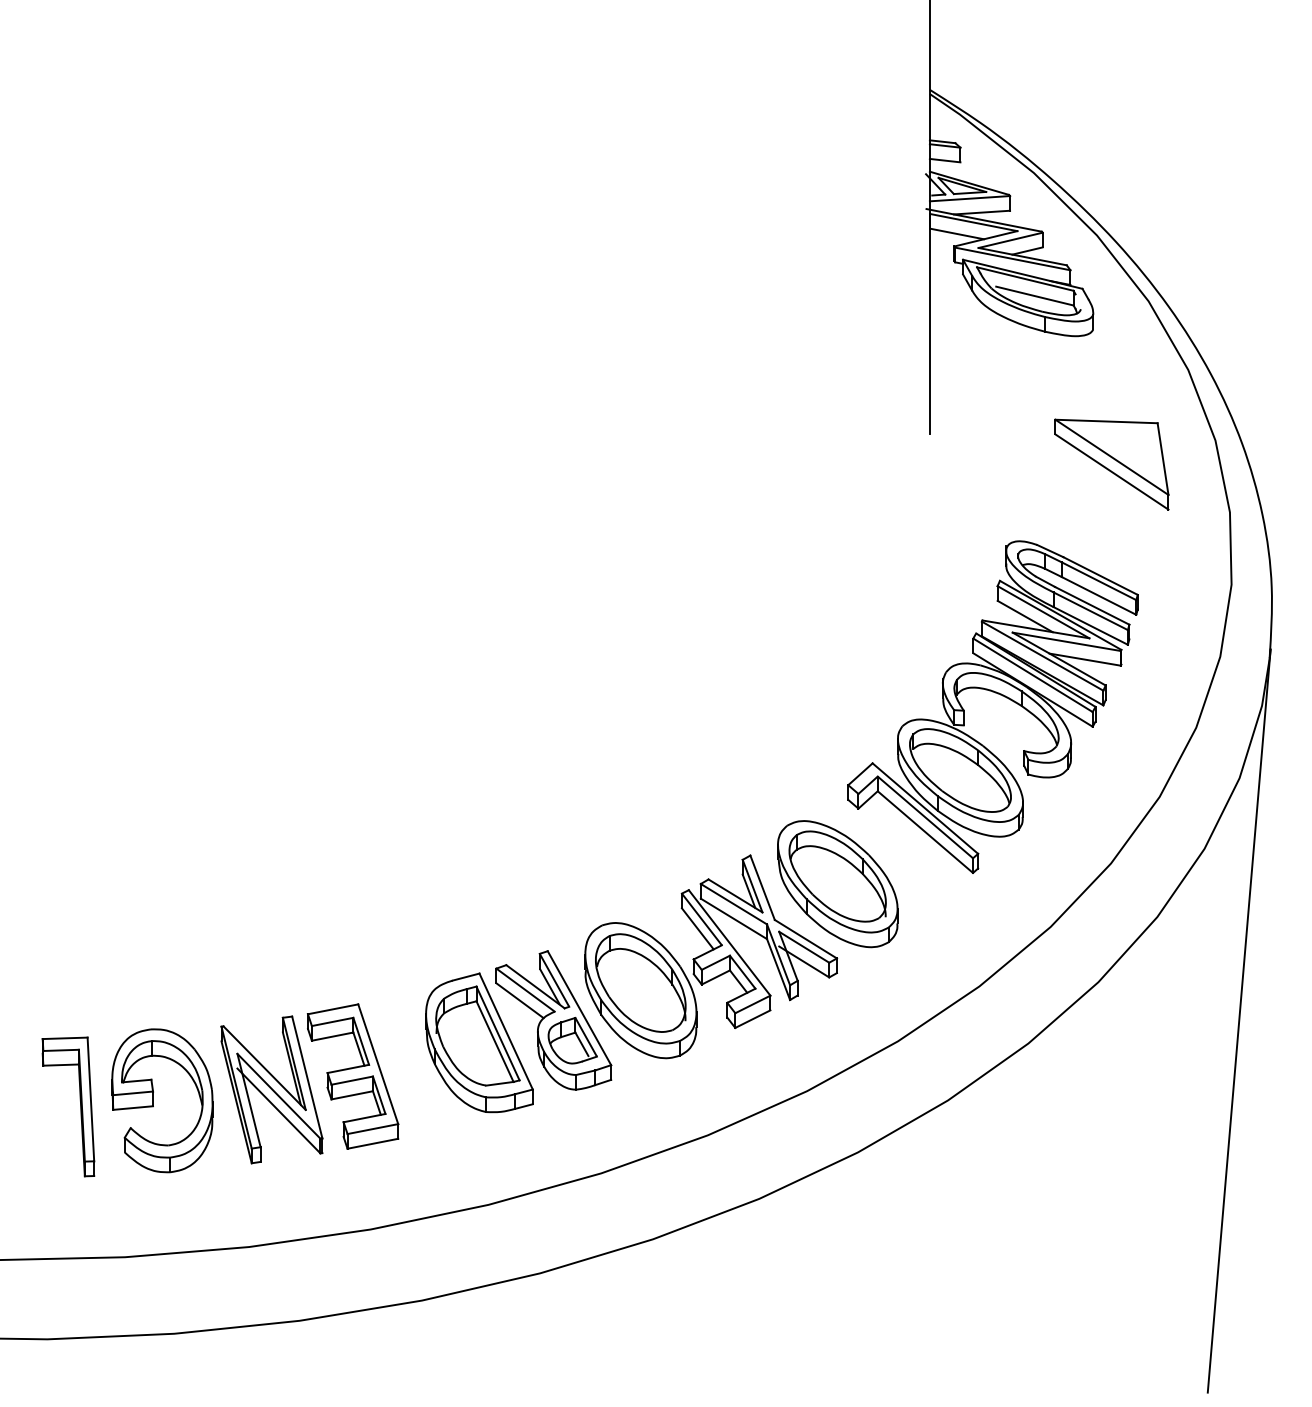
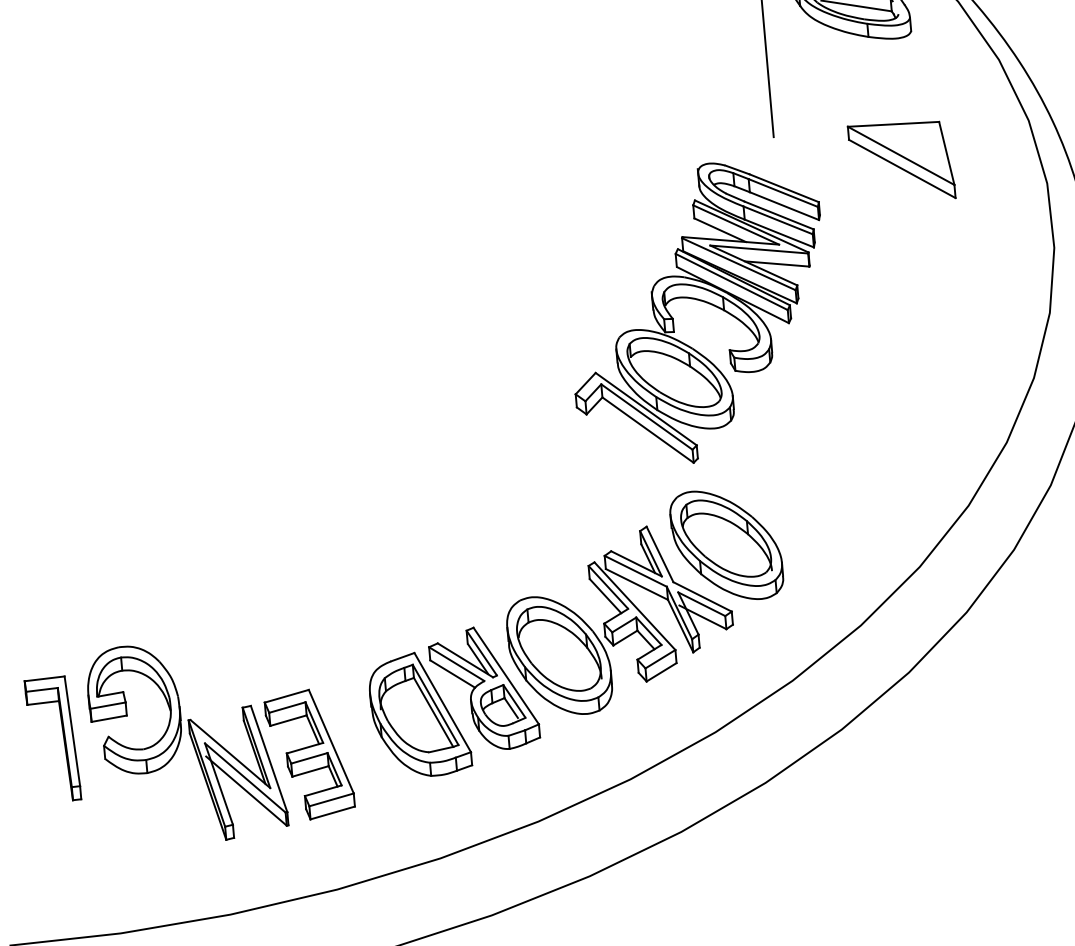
part: (1111, 464) -> (901, 162), moved
part: (997, 694) -> (701, 301), moved
part: (153, 1100) -> (126, 710), moved
part: (80, 1106) -> (63, 738), moved

